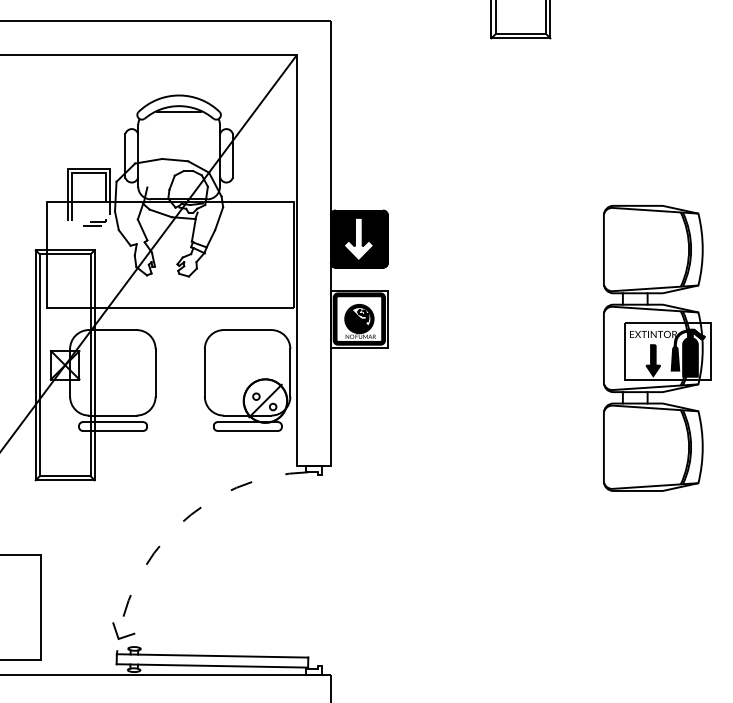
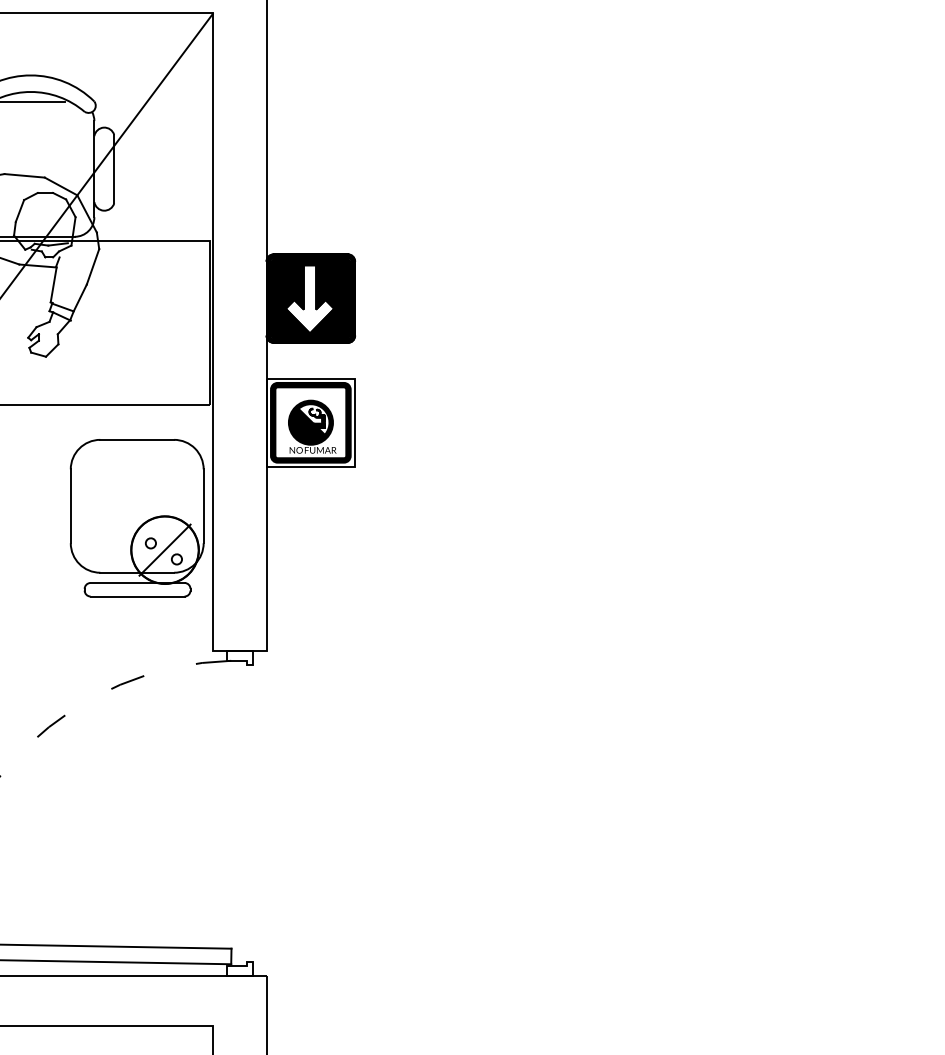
part: (657, 348) -> (774, 468), removed

